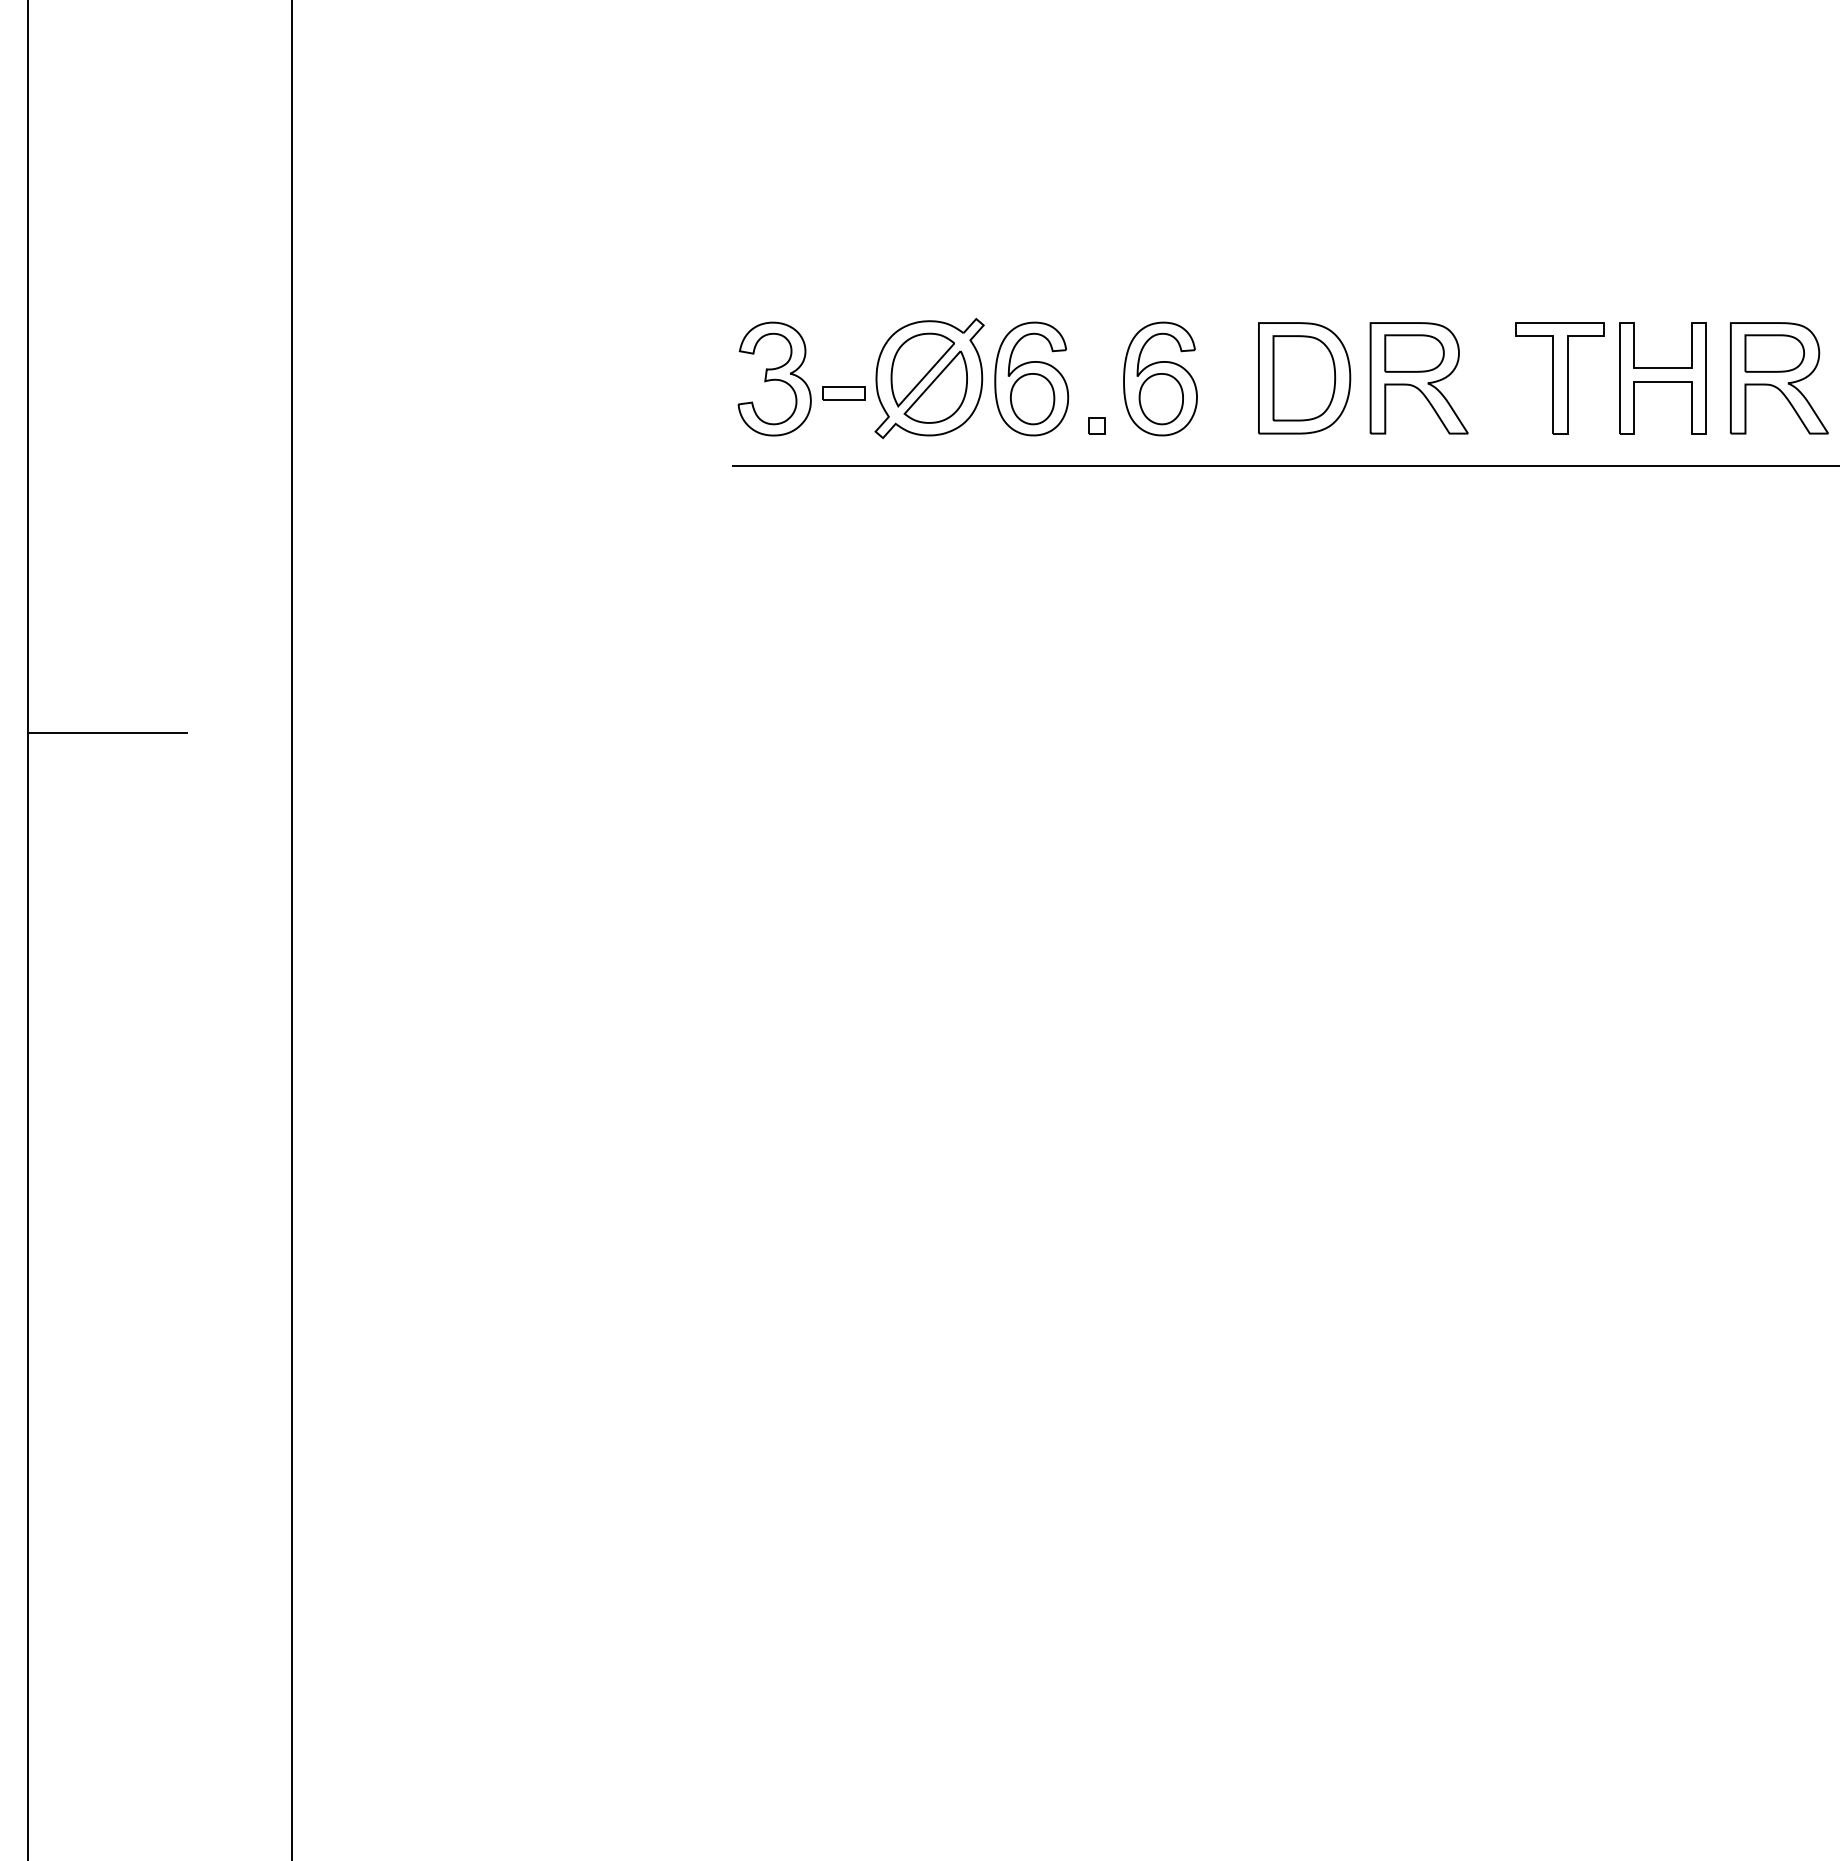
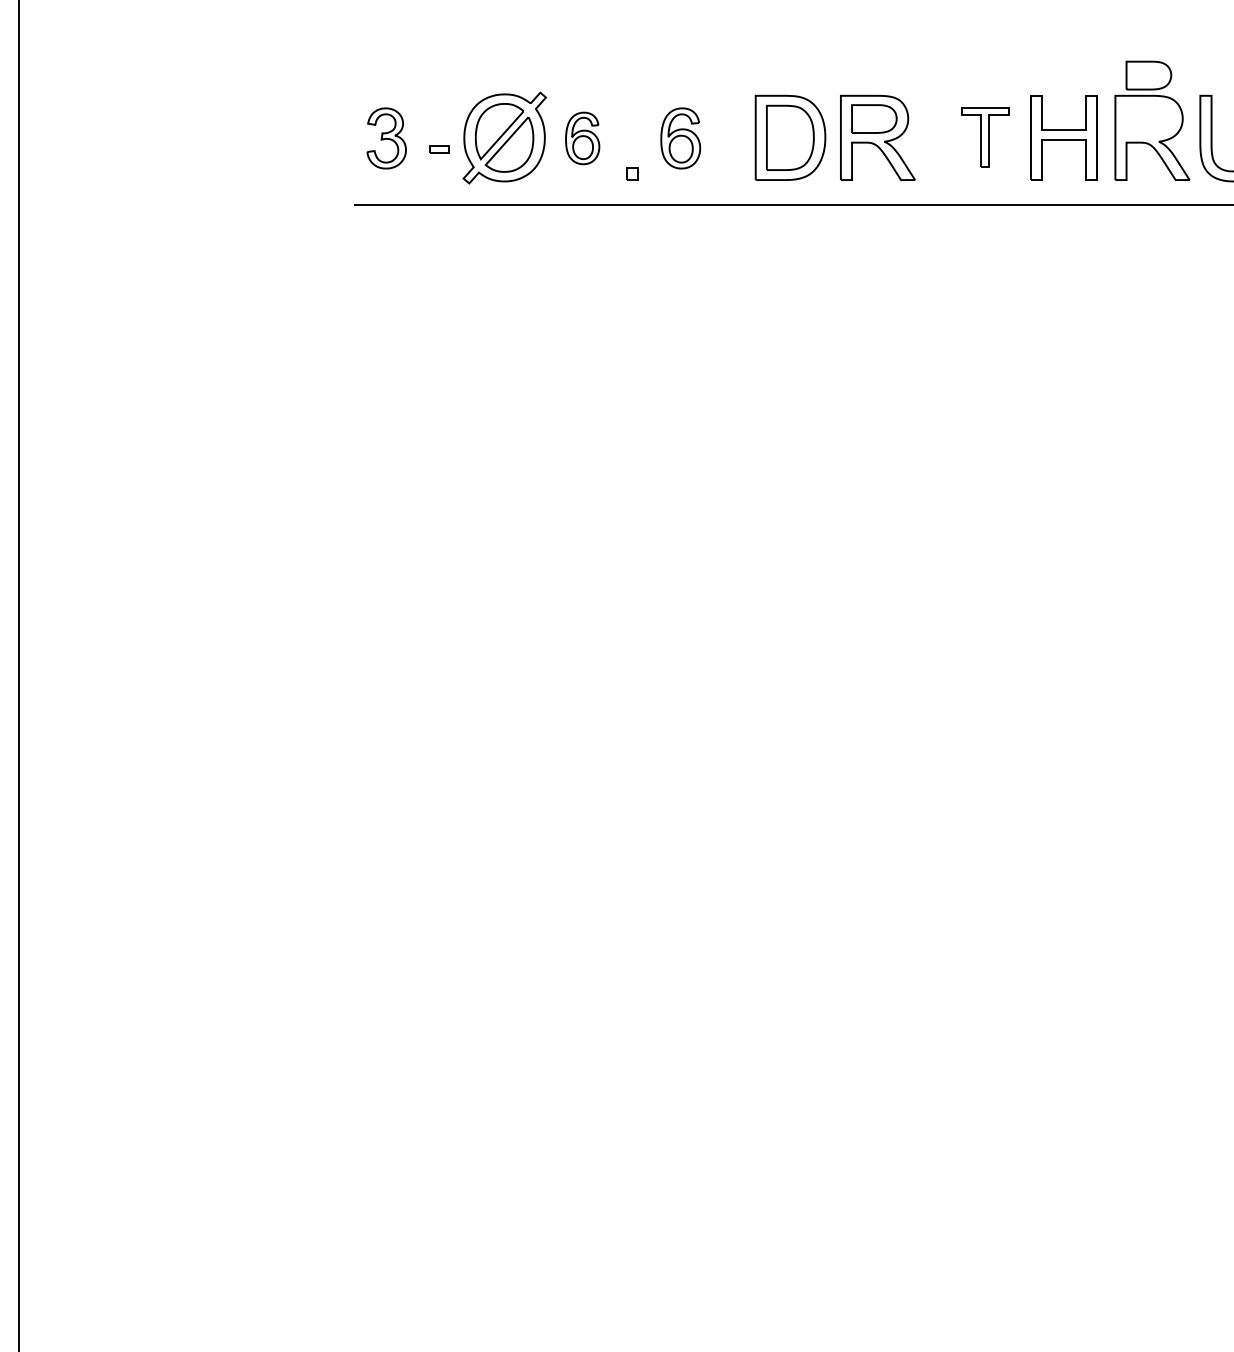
part: (1774, 353) -> (1148, 75), moved
part: (774, 378) -> (386, 138), size x0.7
part: (1031, 378) -> (582, 138), size x0.6
part: (1160, 378) -> (680, 138), size x0.7
part: (1559, 378) -> (984, 138), size x0.7
part: (843, 393) -> (439, 149), size x0.6

